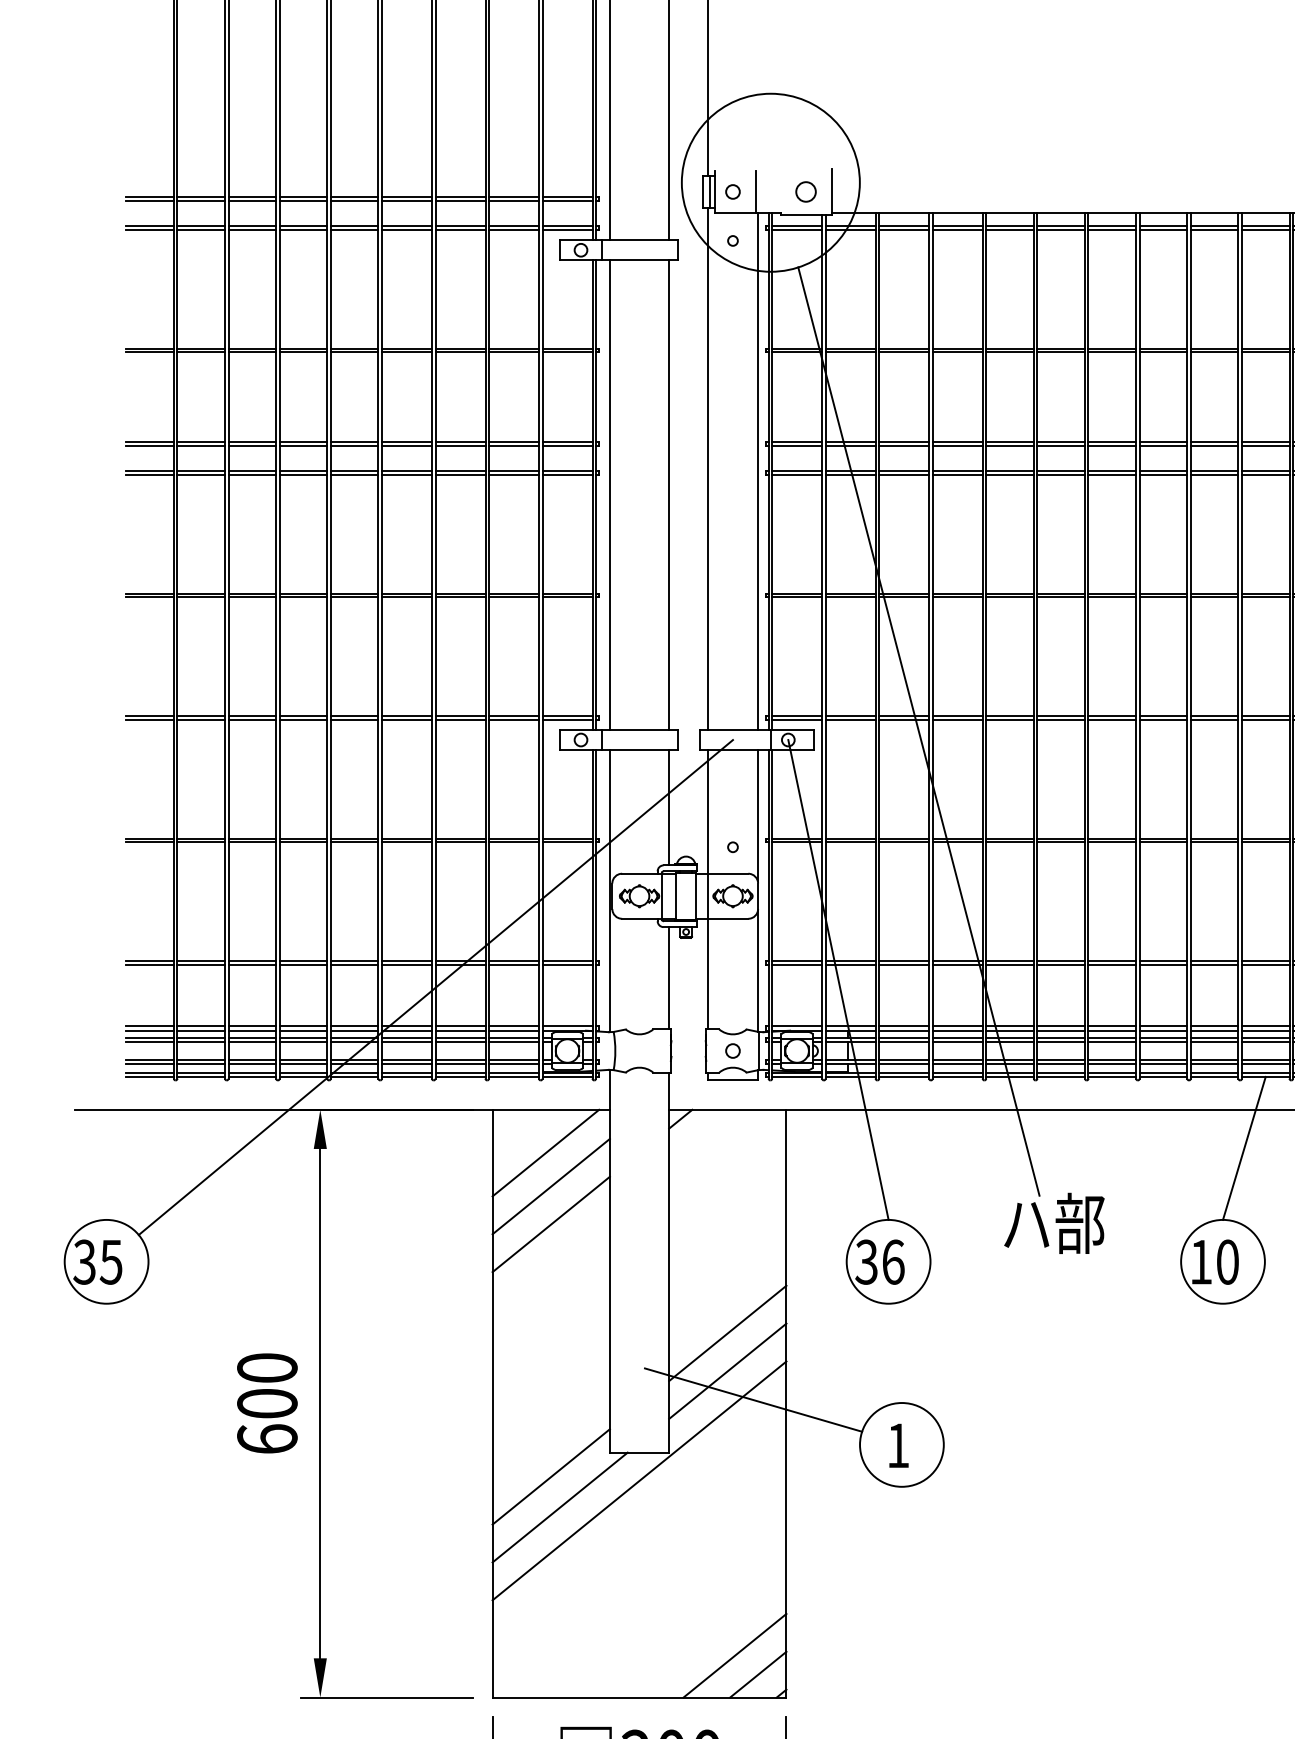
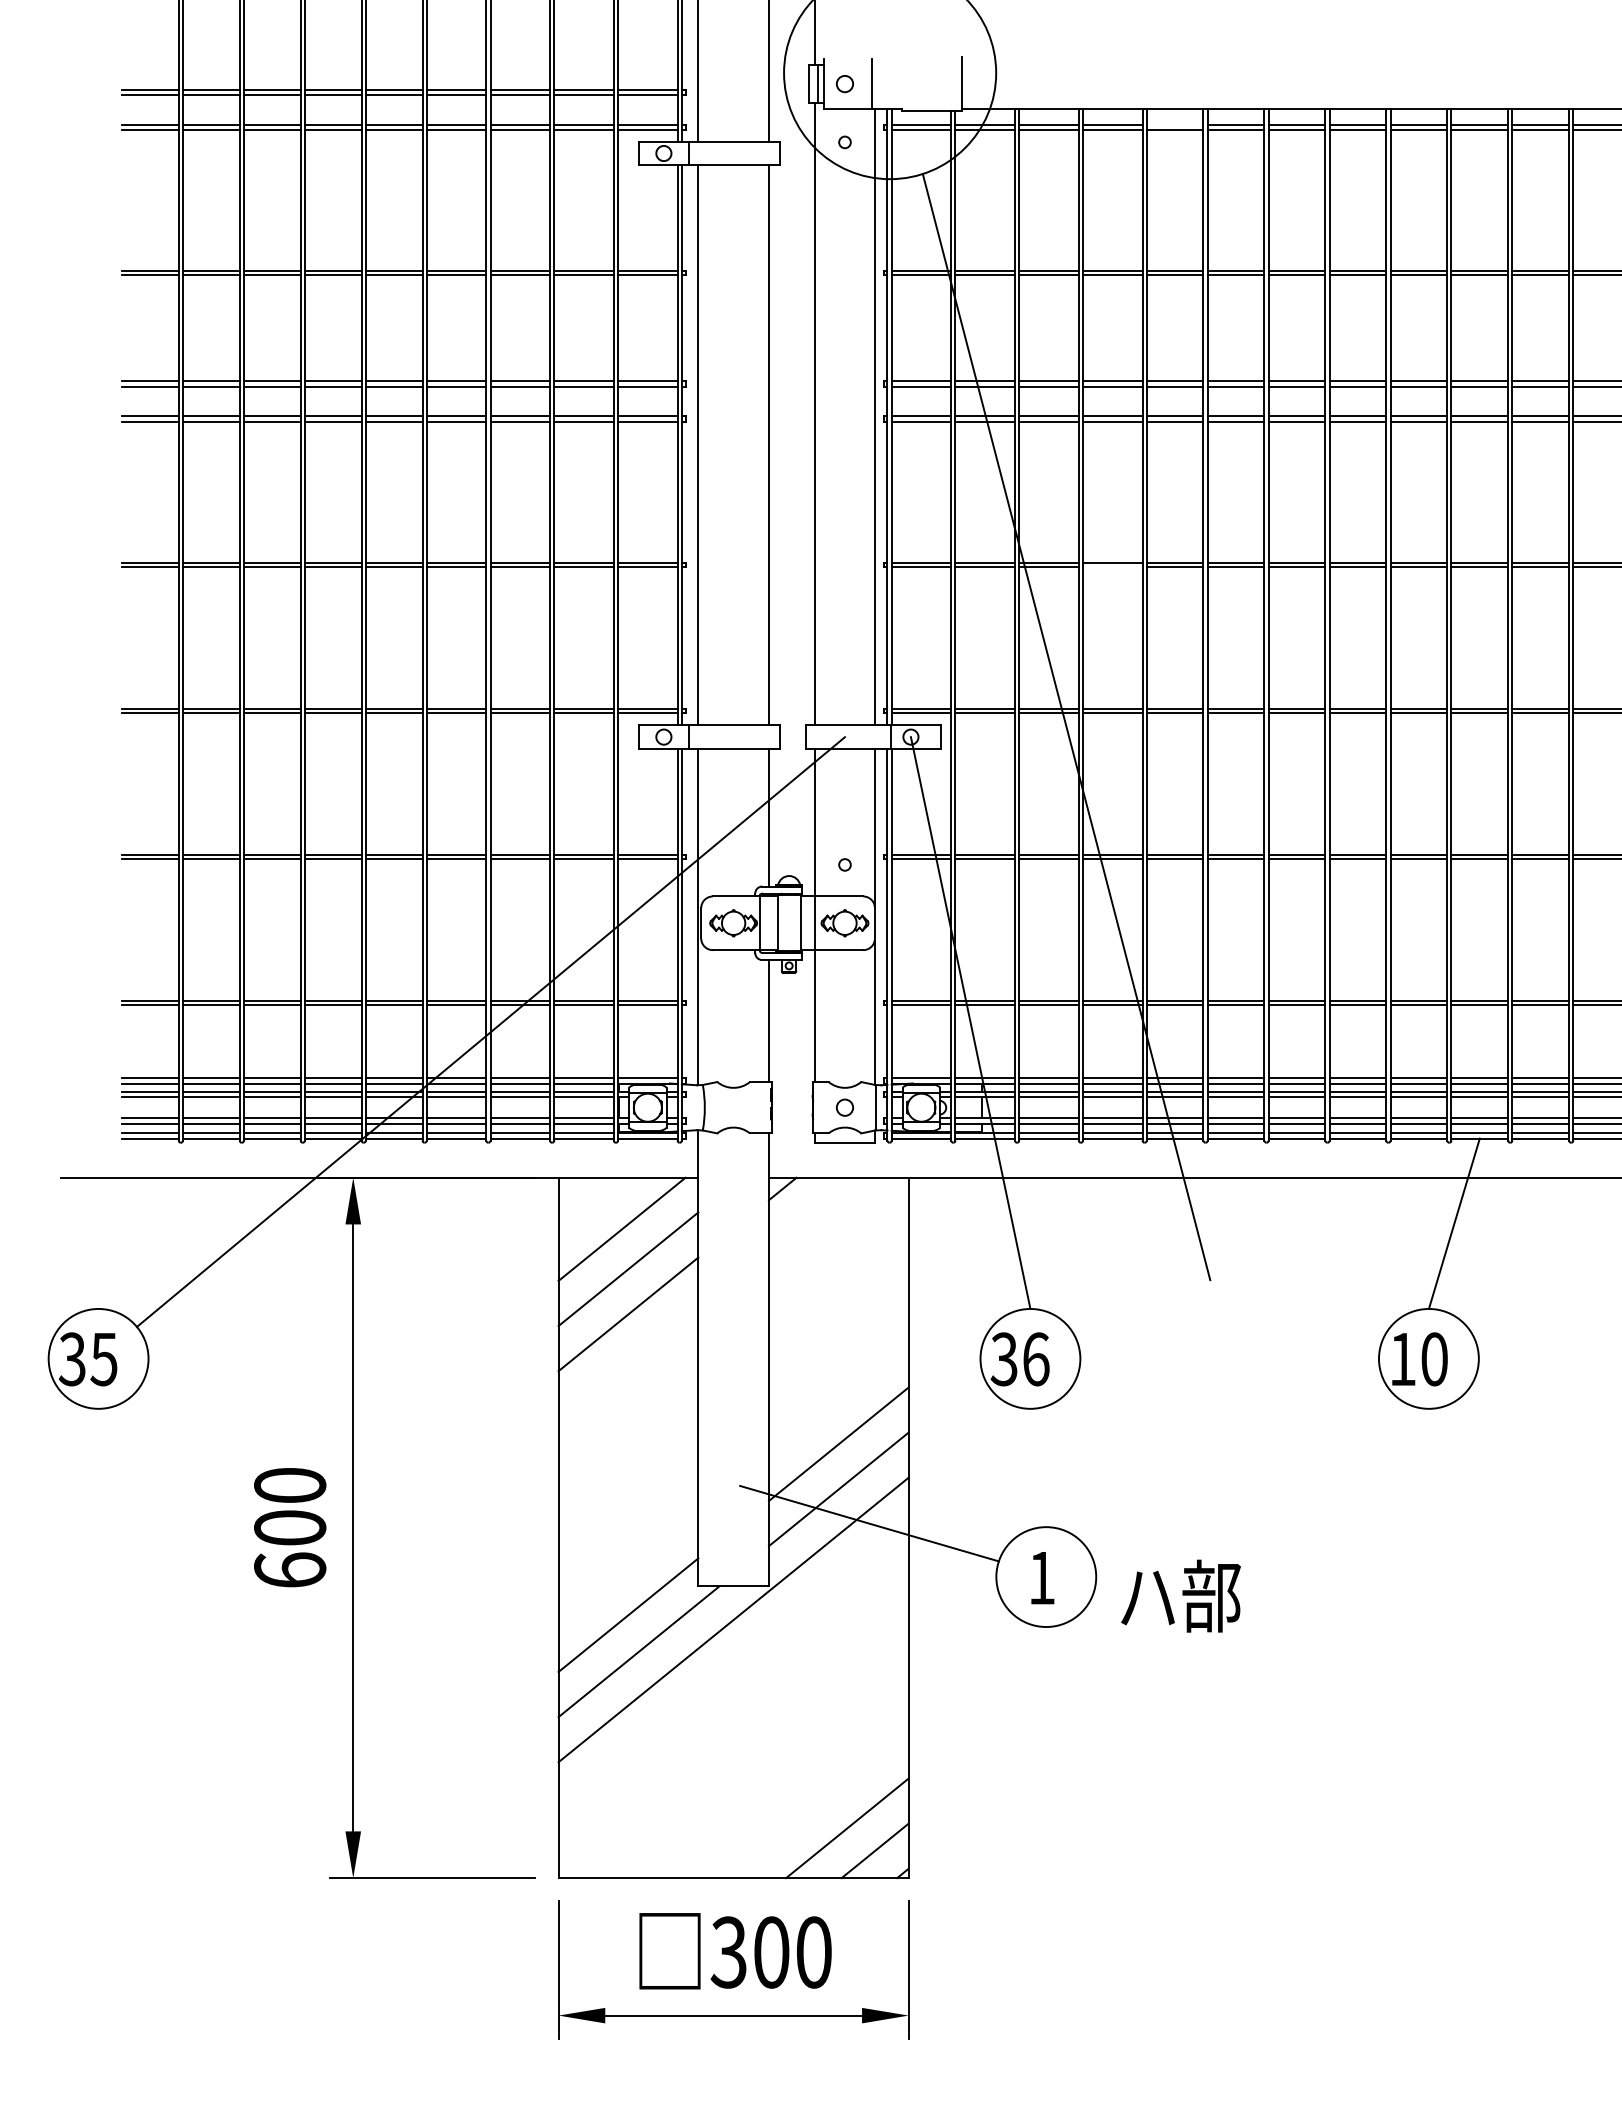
circle: (805, 191) -> (931, 83), removed
line: (1009, 225) -> (1174, 124), removed
line: (957, 597) -> (1112, 567), removed
text: (1053, 1222) -> (1180, 1595), moved

